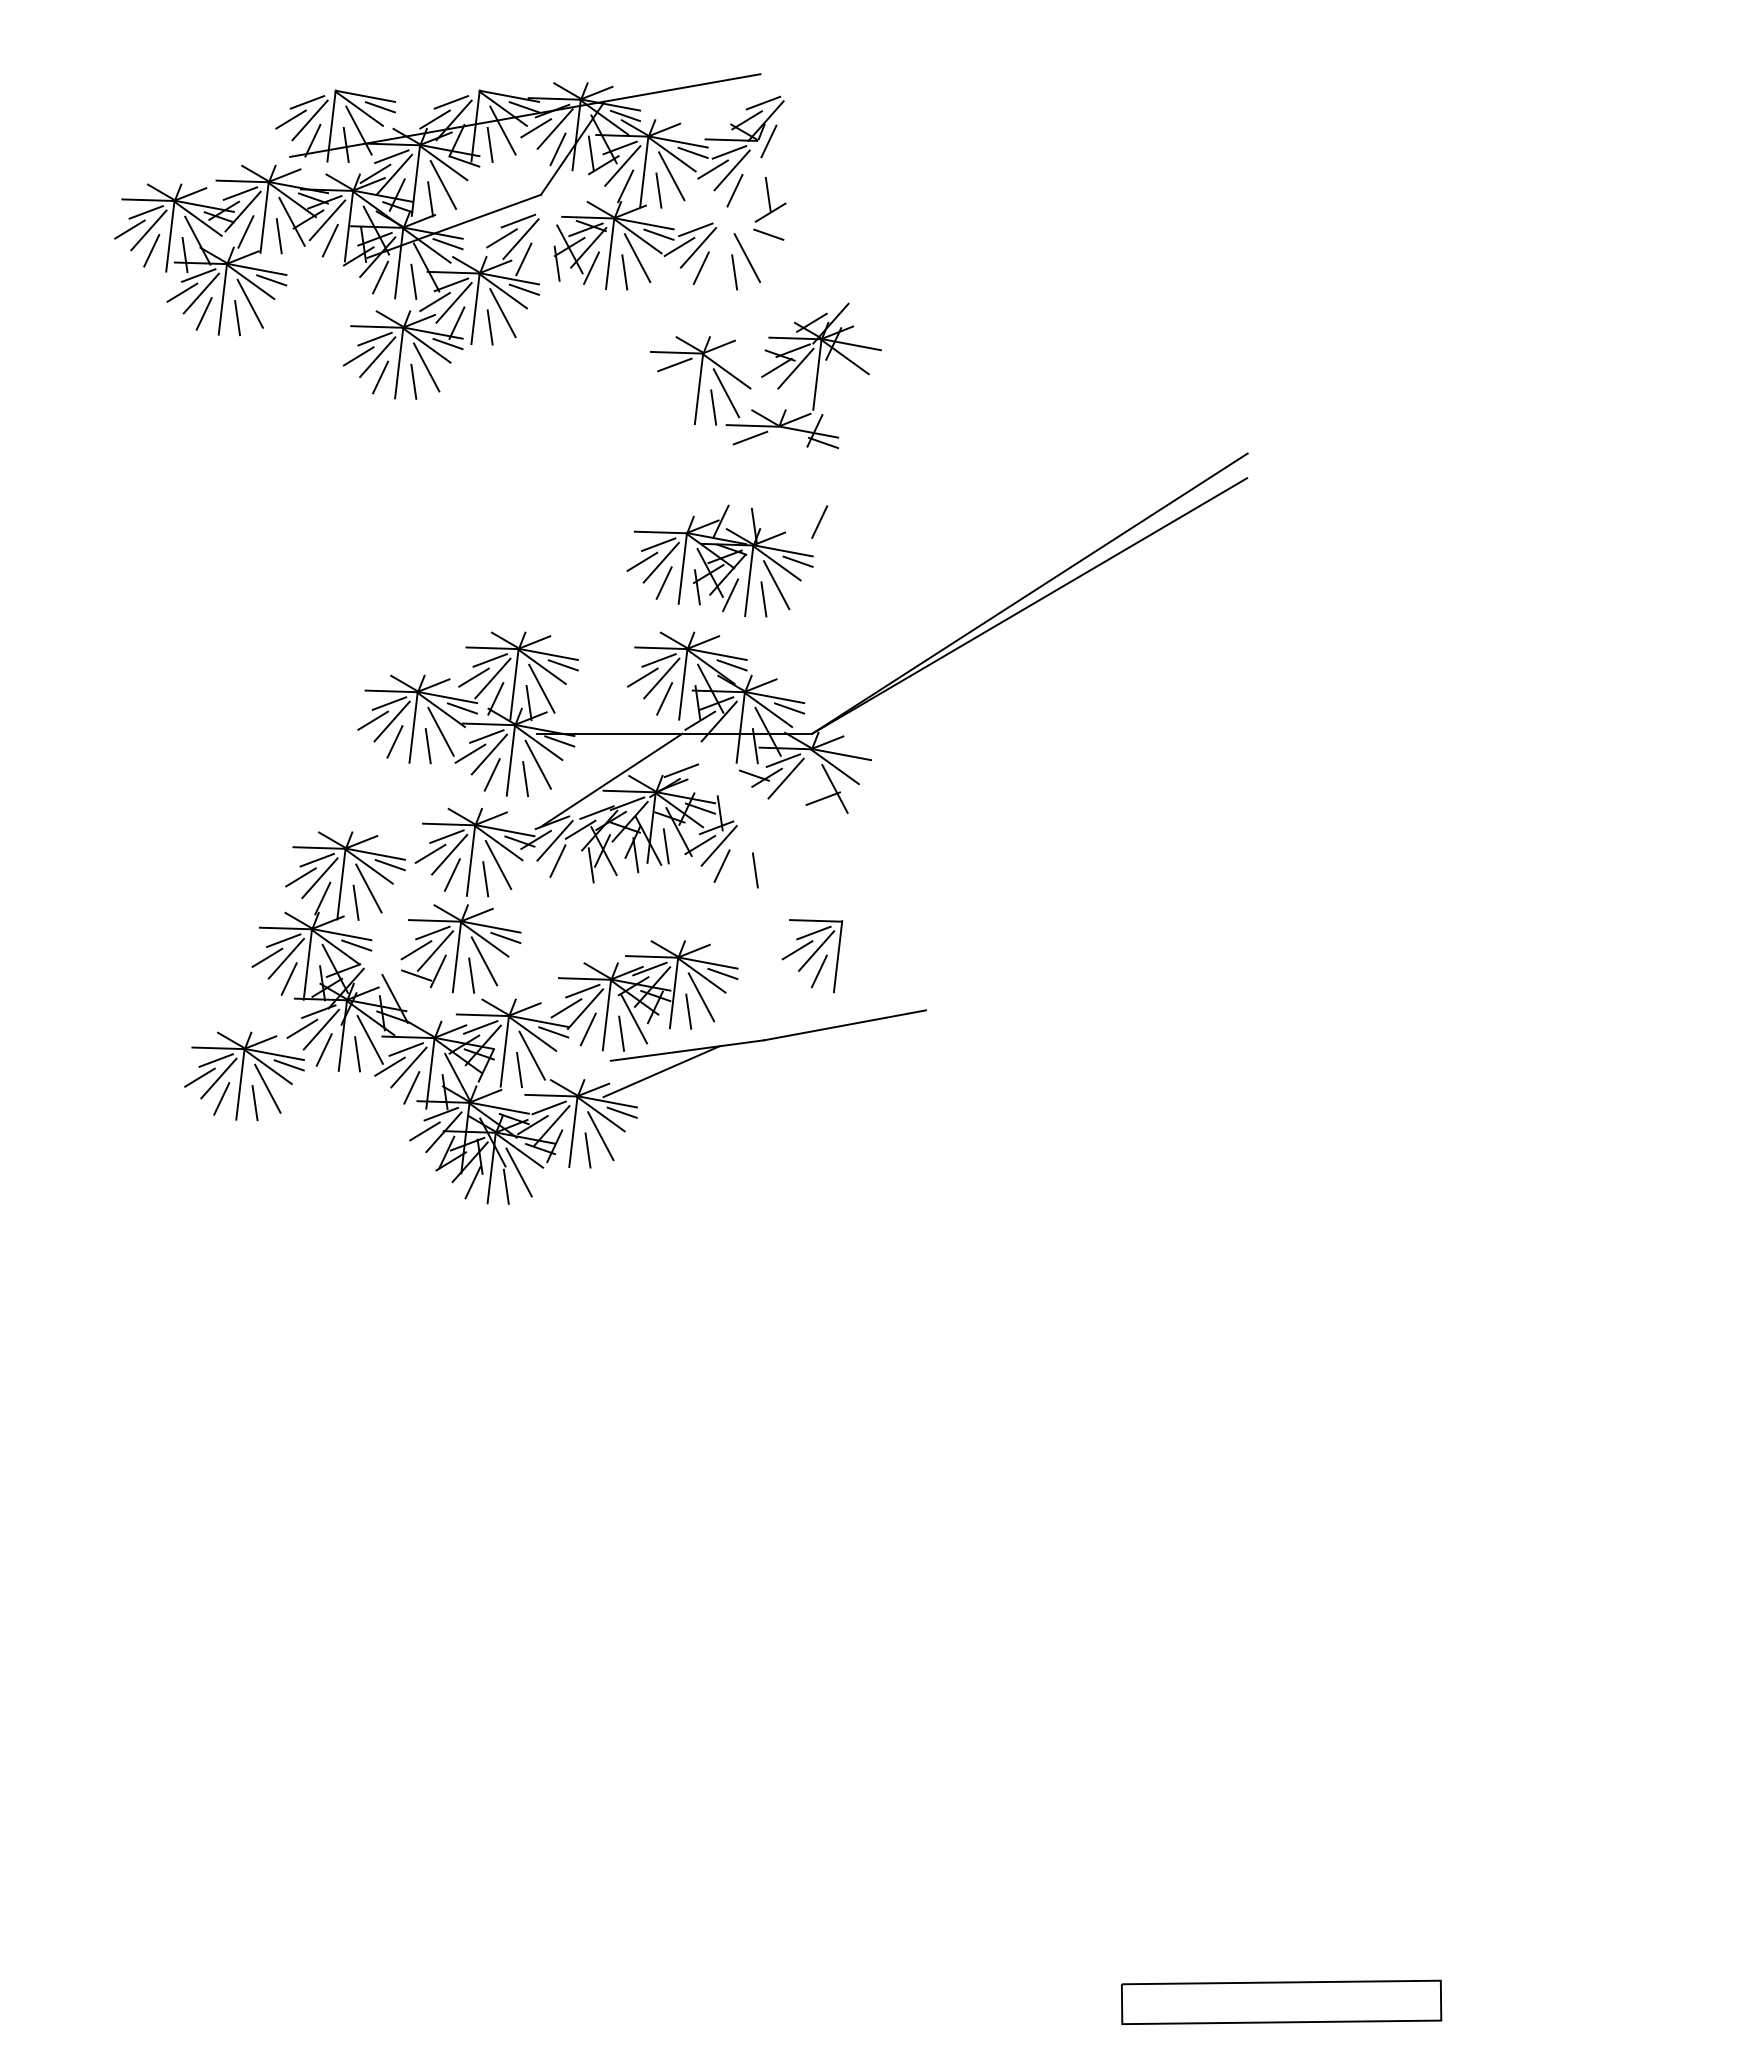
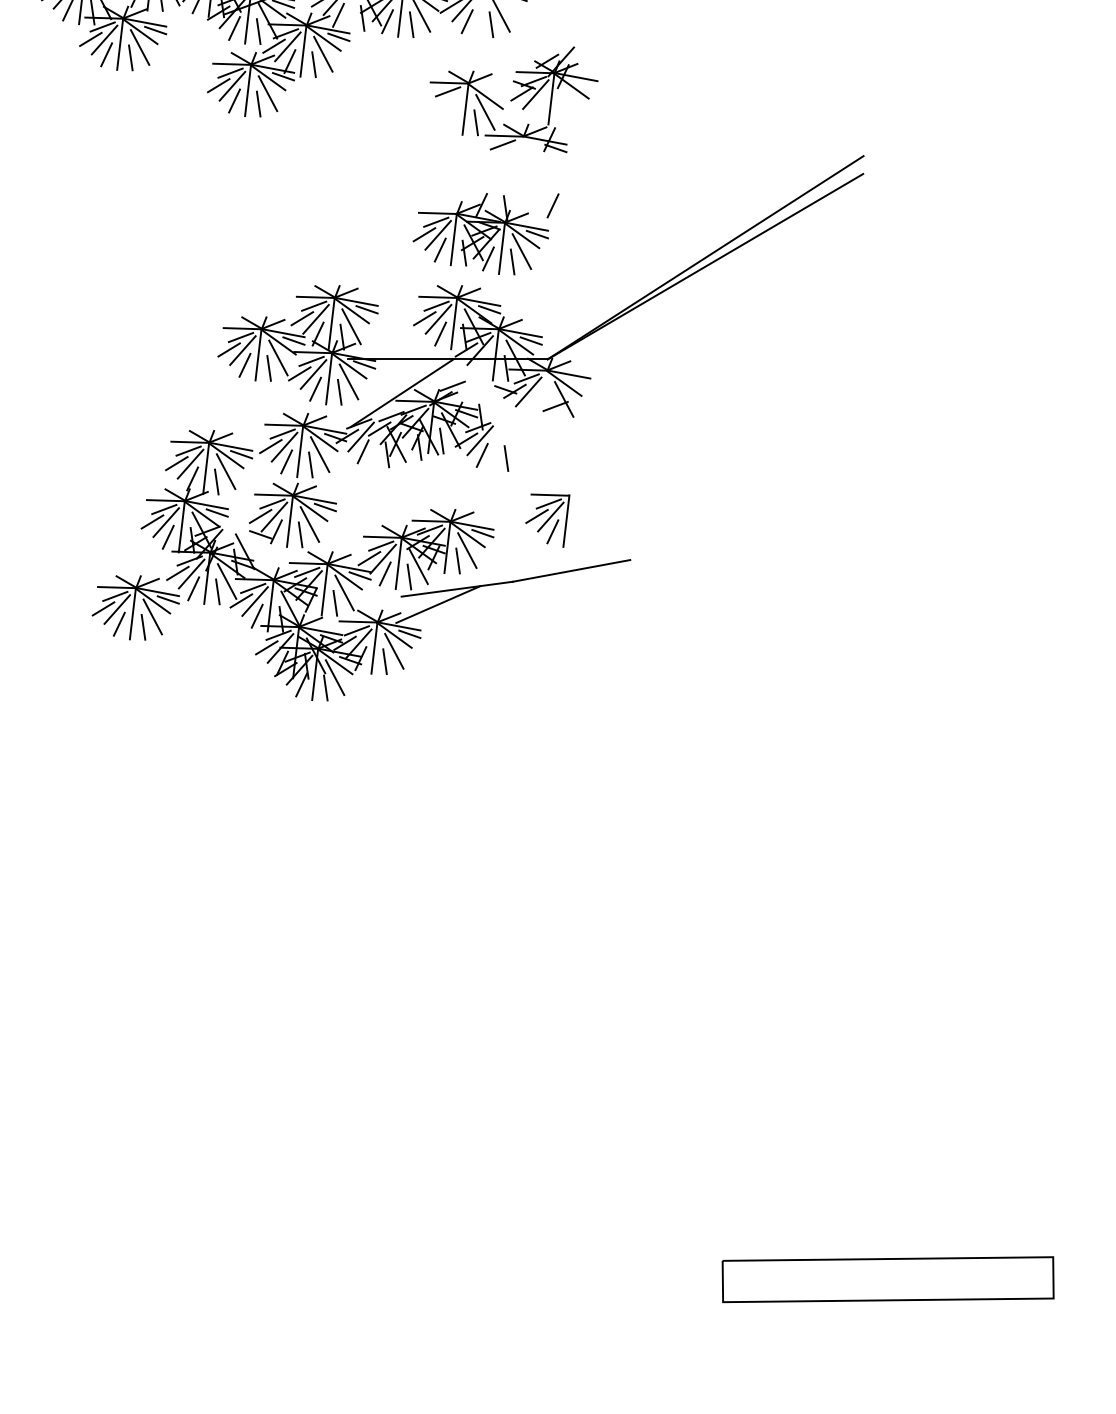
part: (1281, 2002) -> (888, 1279), size x1.43

